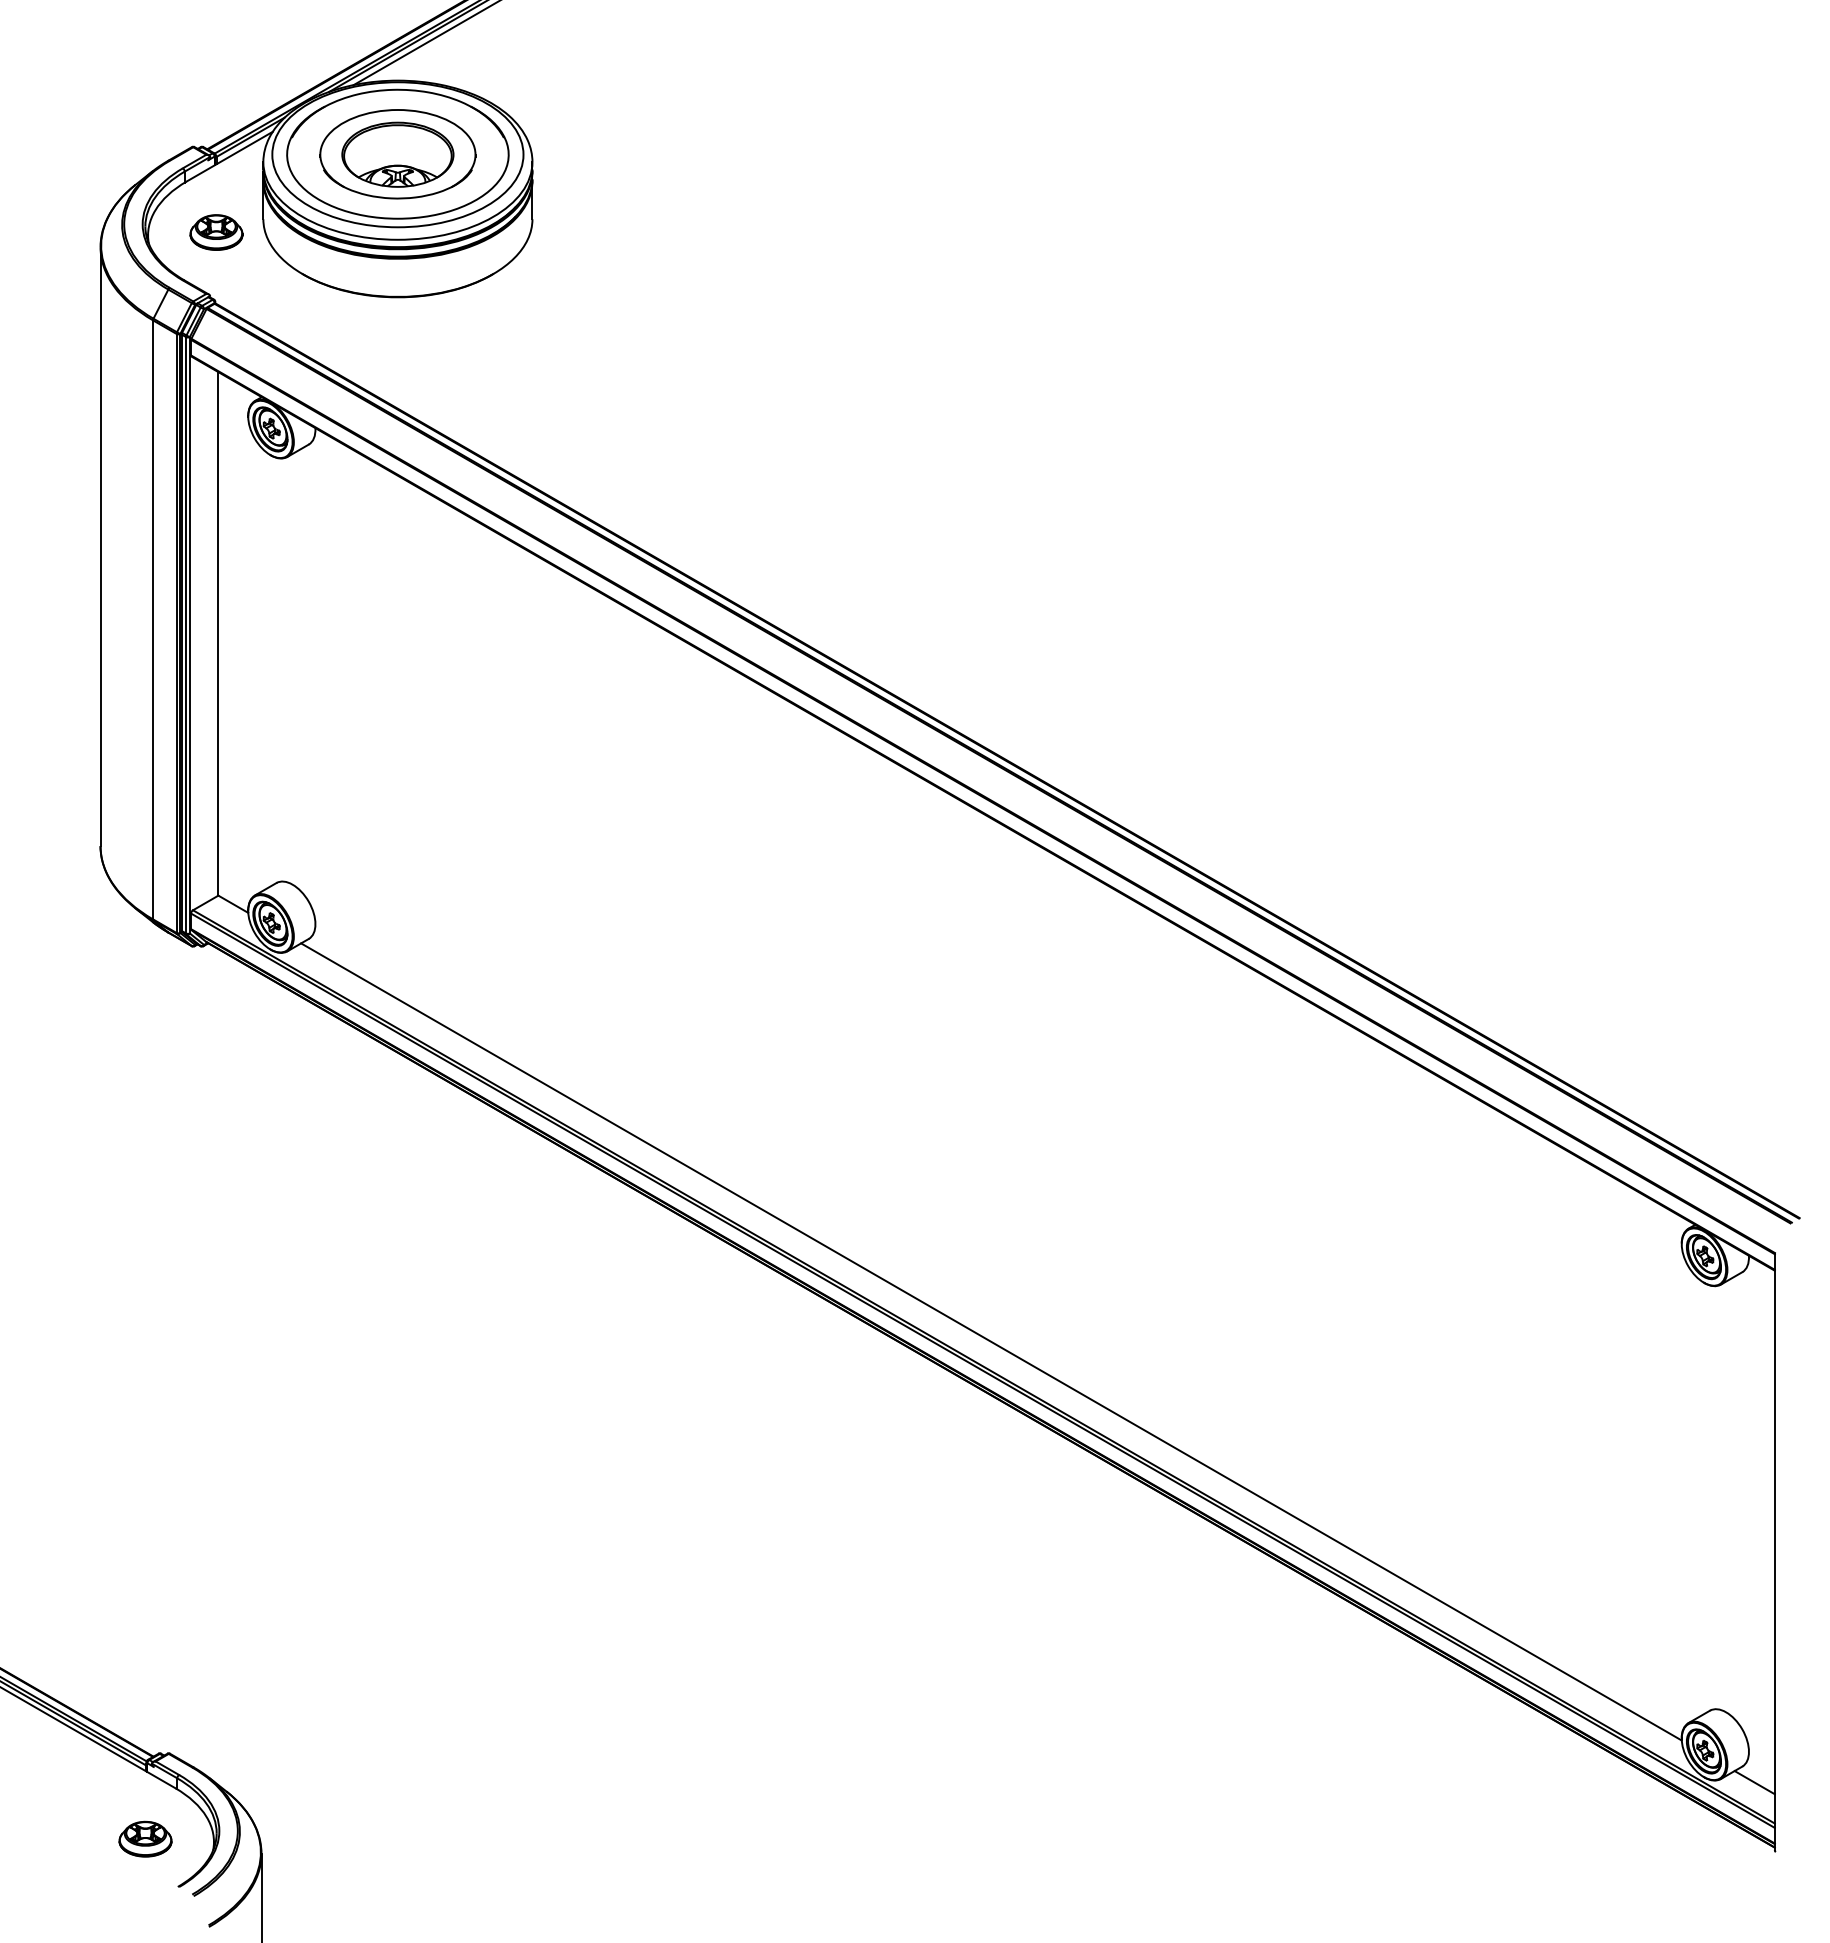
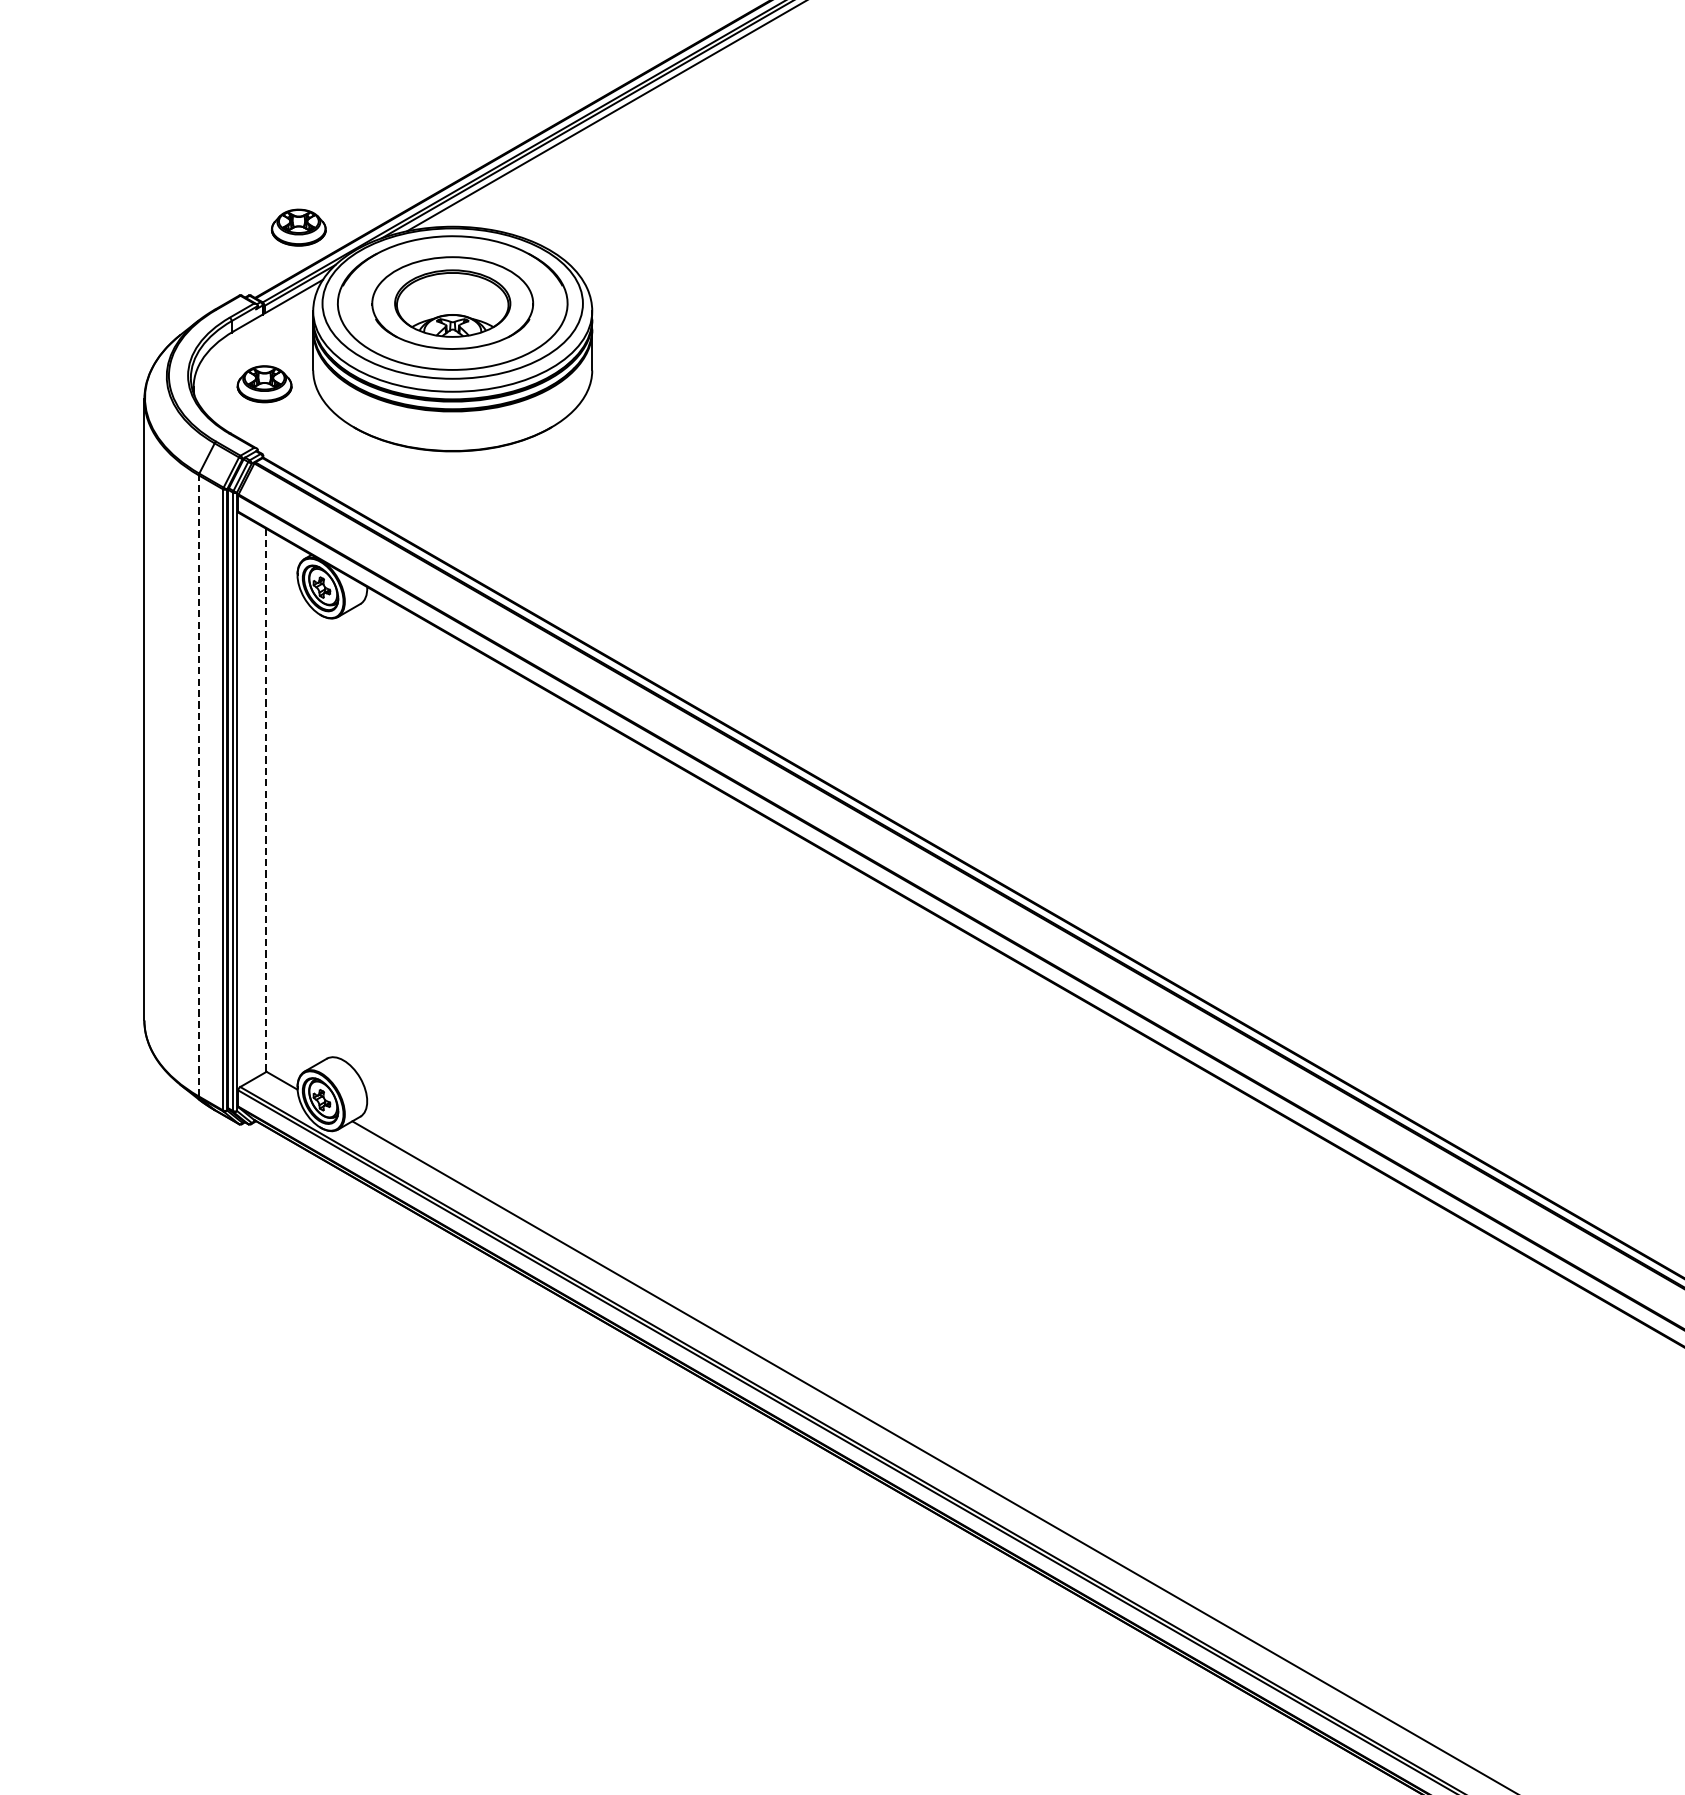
part: (249, 81) -> (298, 227), added
line: (153, 619) -> (199, 785), solid -> dashed
line: (218, 633) -> (266, 800), solid -> dashed

